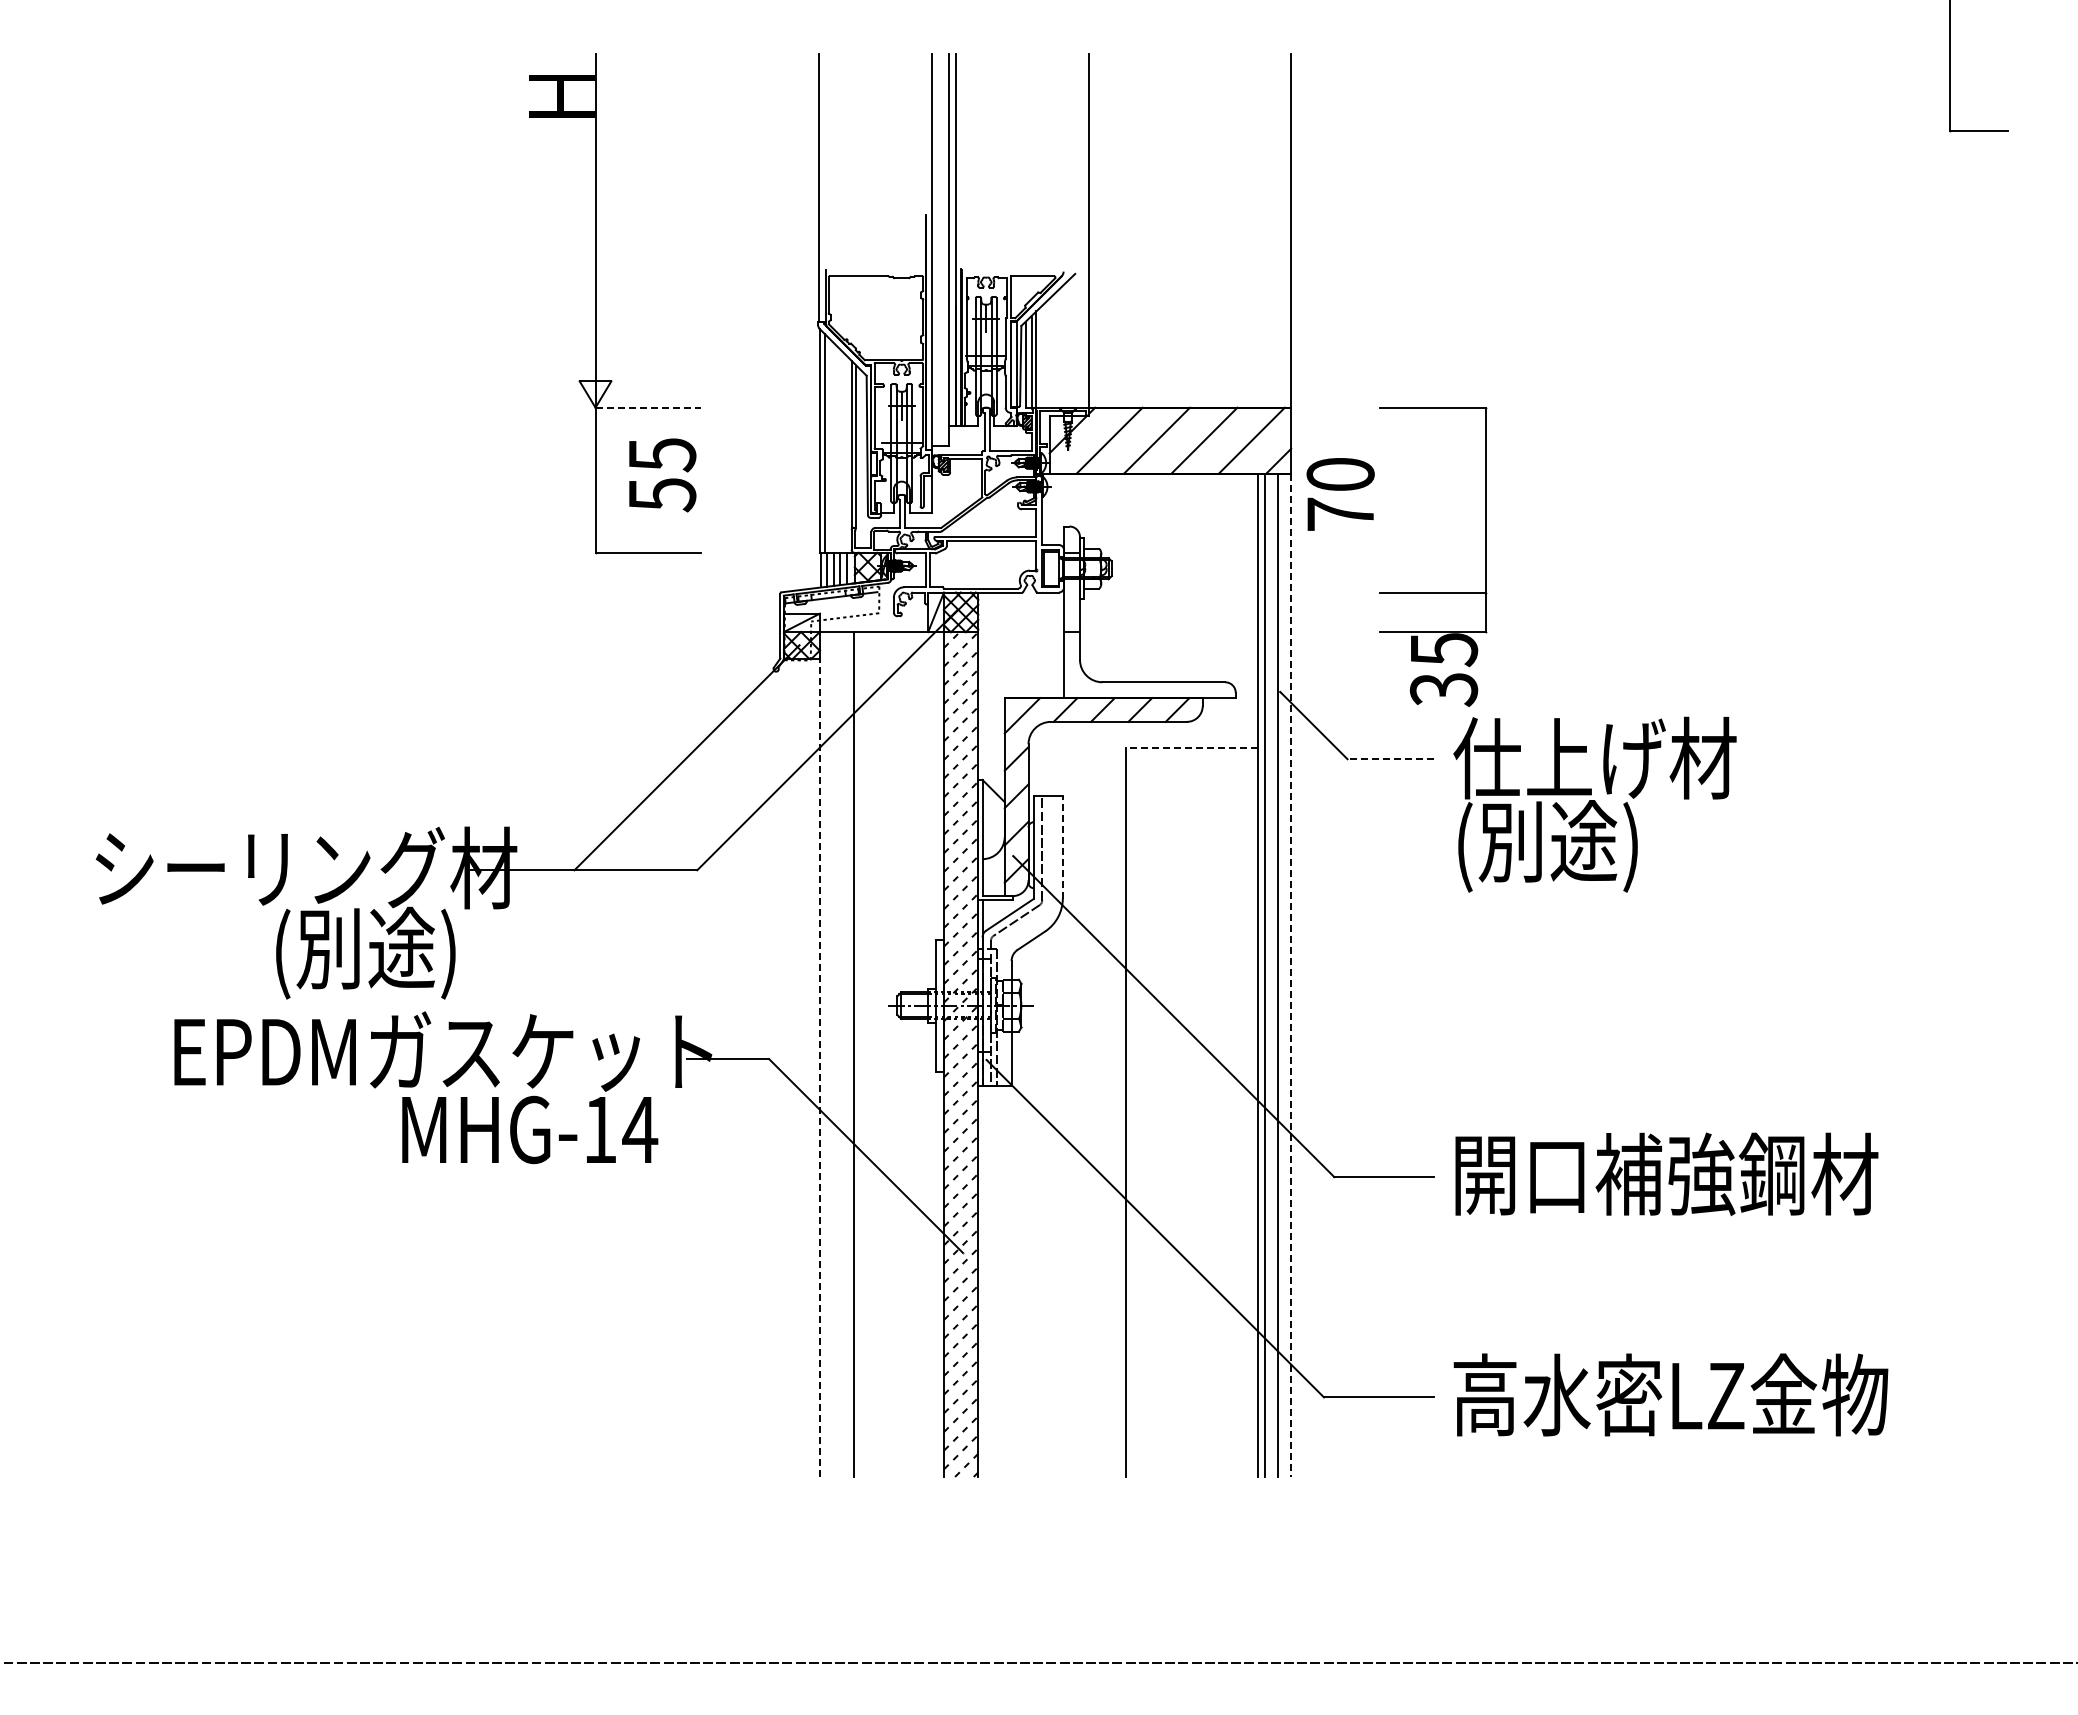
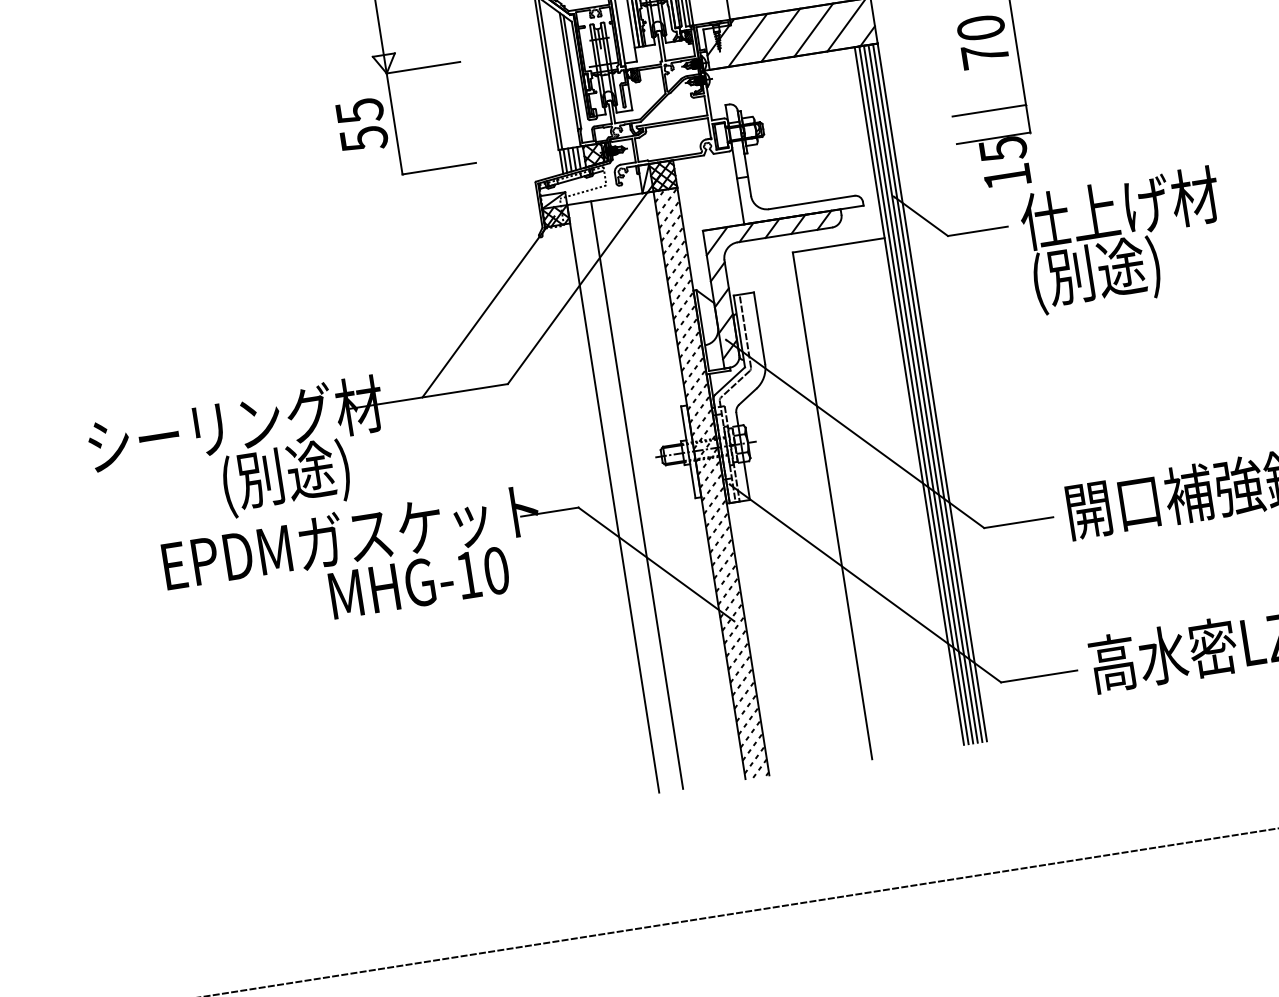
line: (648, 407) -> (423, 67), dashed -> solid
text: (662, 475) -> (362, 125), moved
text: (1340, 494) -> (983, 41), moved
text: (1443, 689) -> (1007, 177), 35 -> 15
line: (1191, 748) -> (838, 245), dashed -> solid
line: (1390, 759) -> (977, 231), dashed -> solid
line: (1062, 846) -> (759, 327), dashed -> solid
line: (1271, 974) -> (918, 394), added
line: (1284, 974) -> (927, 392), added
line: (1291, 975) -> (932, 392), dashed -> solid
line: (819, 1054) -> (612, 498), dashed -> solid
text: (640, 1129) -> (496, 570), MHG-14 -> MHG-10

